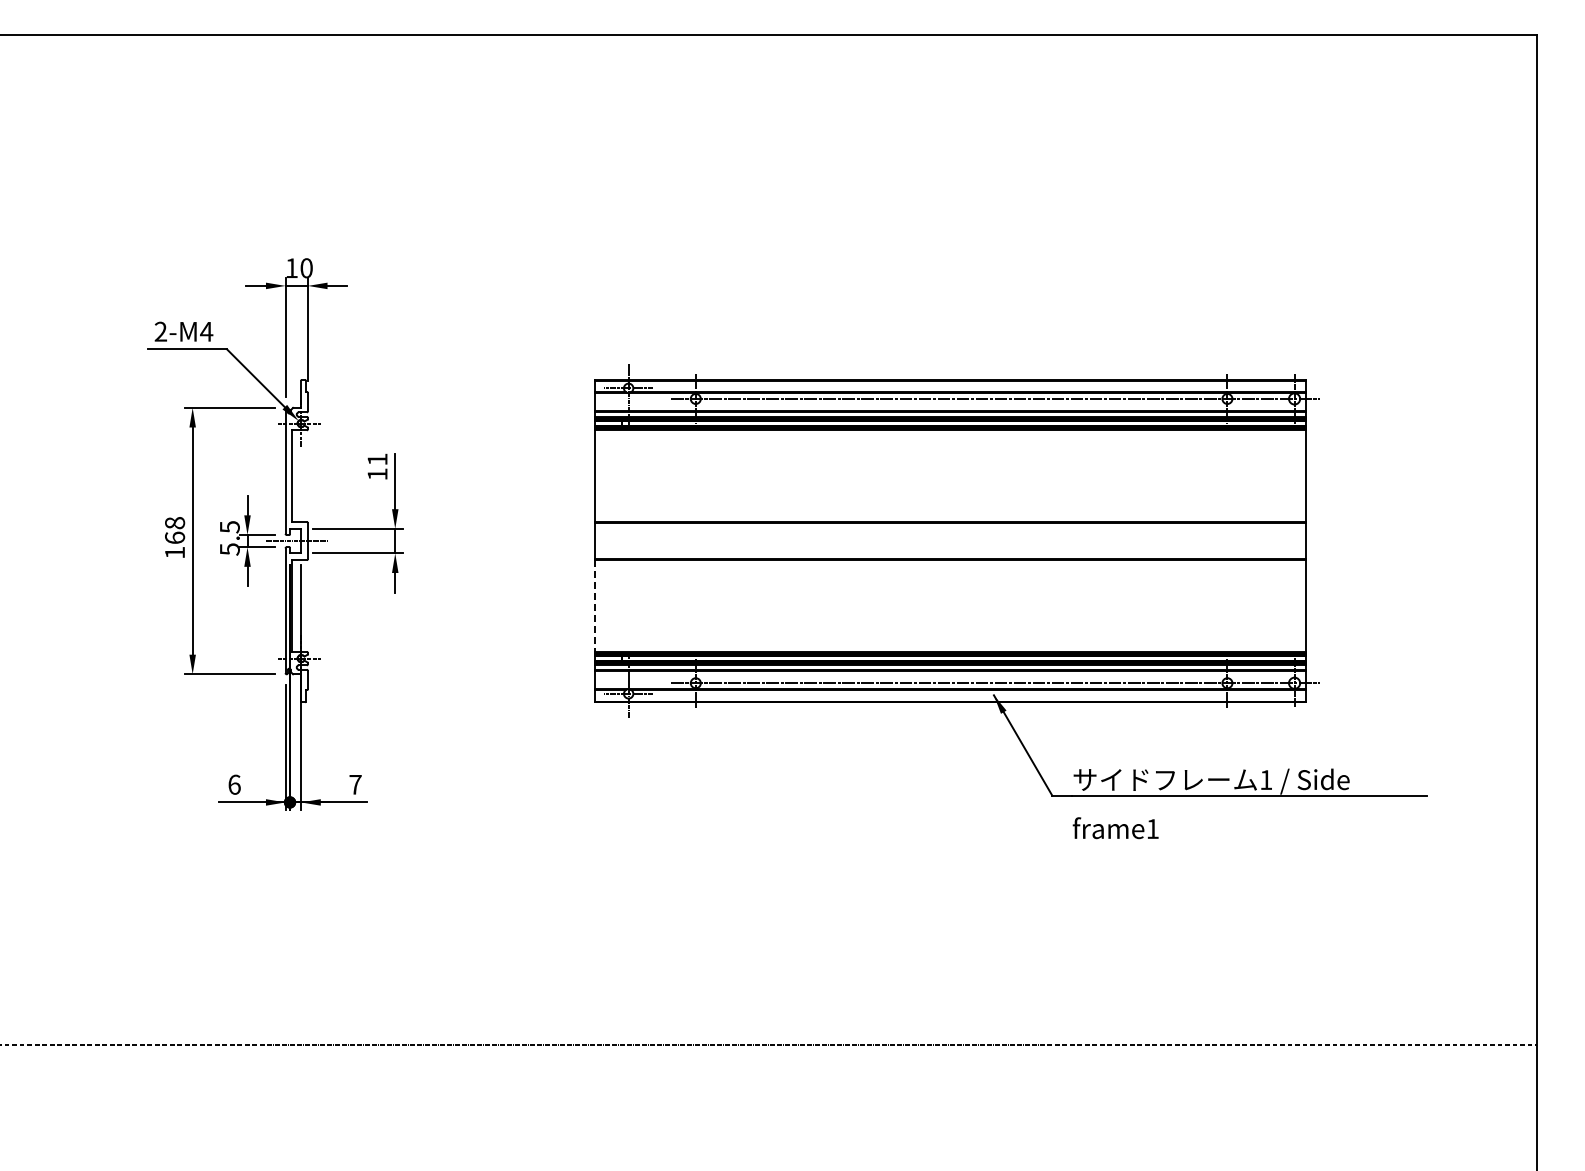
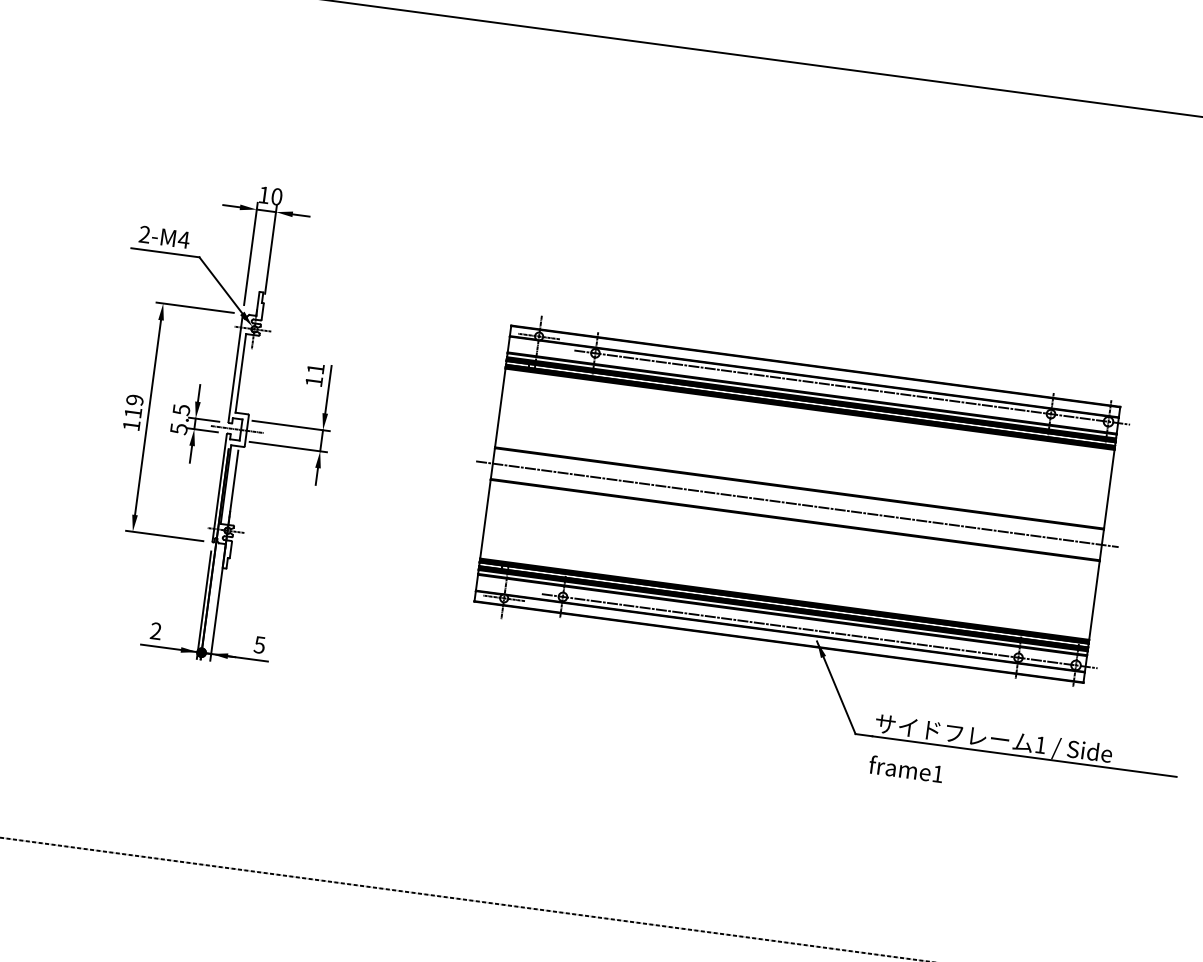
text: (175, 530) -> (134, 406), 168 -> 119
line: (950, 541) -> (797, 504), added
line: (595, 606) -> (485, 519), dashed -> solid
text: (234, 784) -> (156, 630), 6 -> 2
text: (355, 784) -> (259, 644), 7 -> 5

